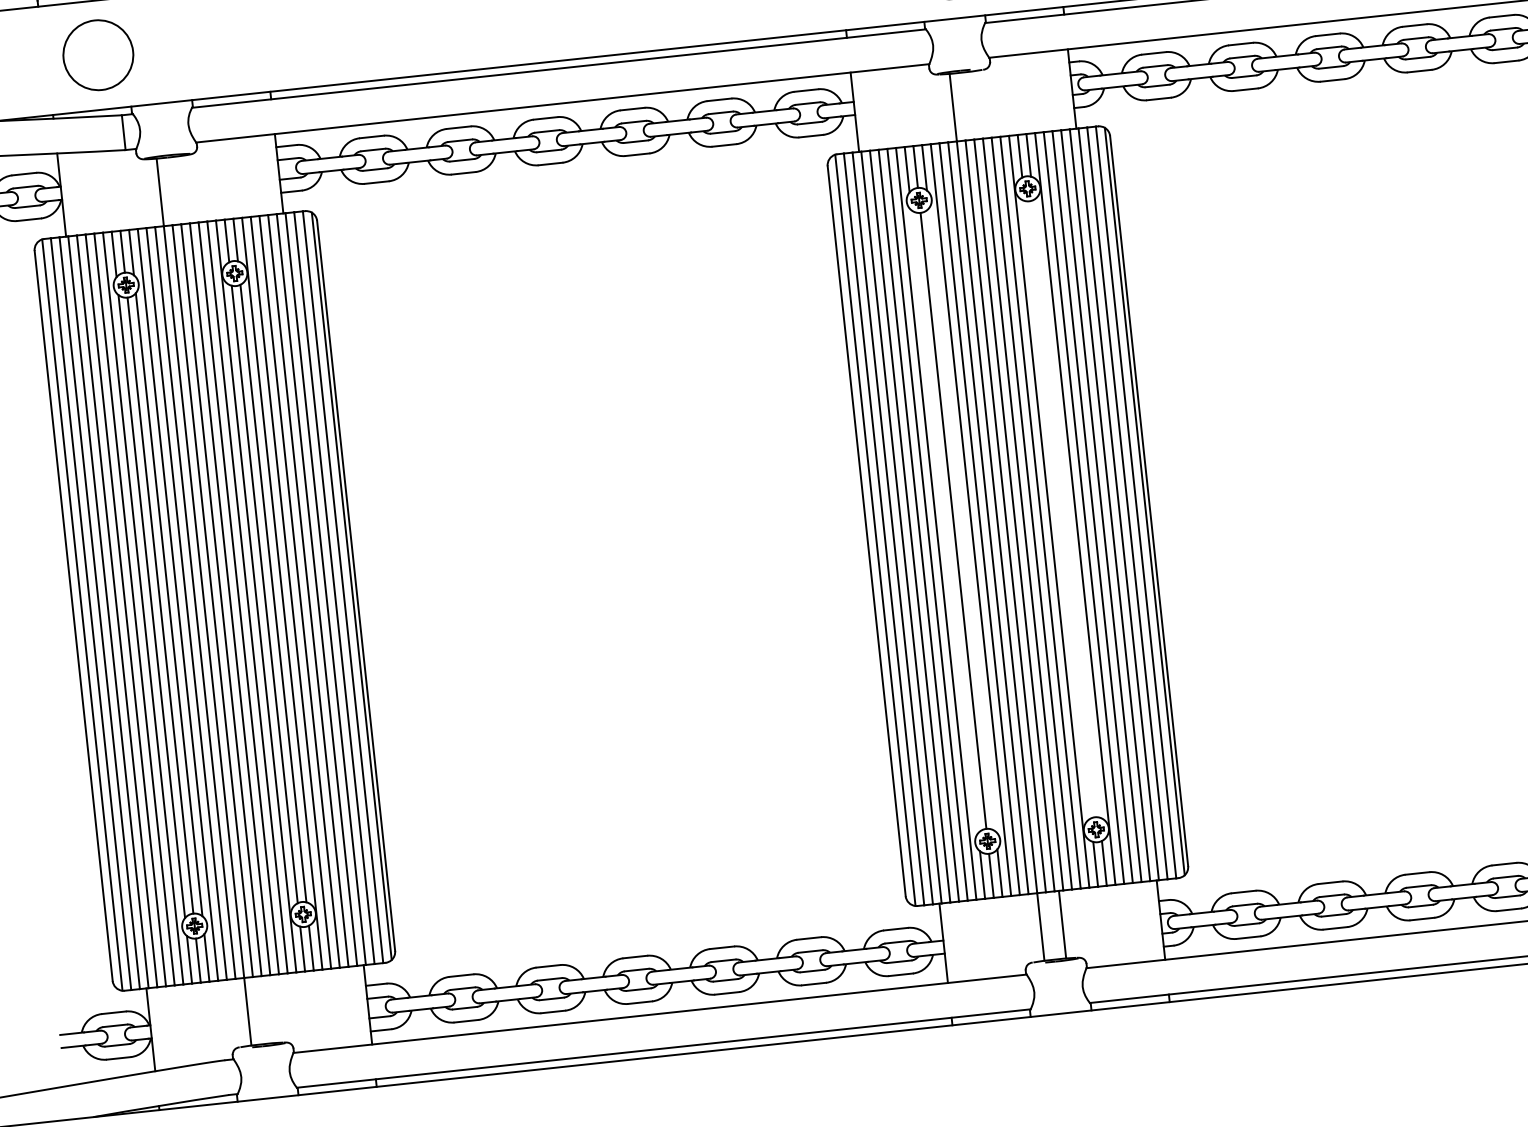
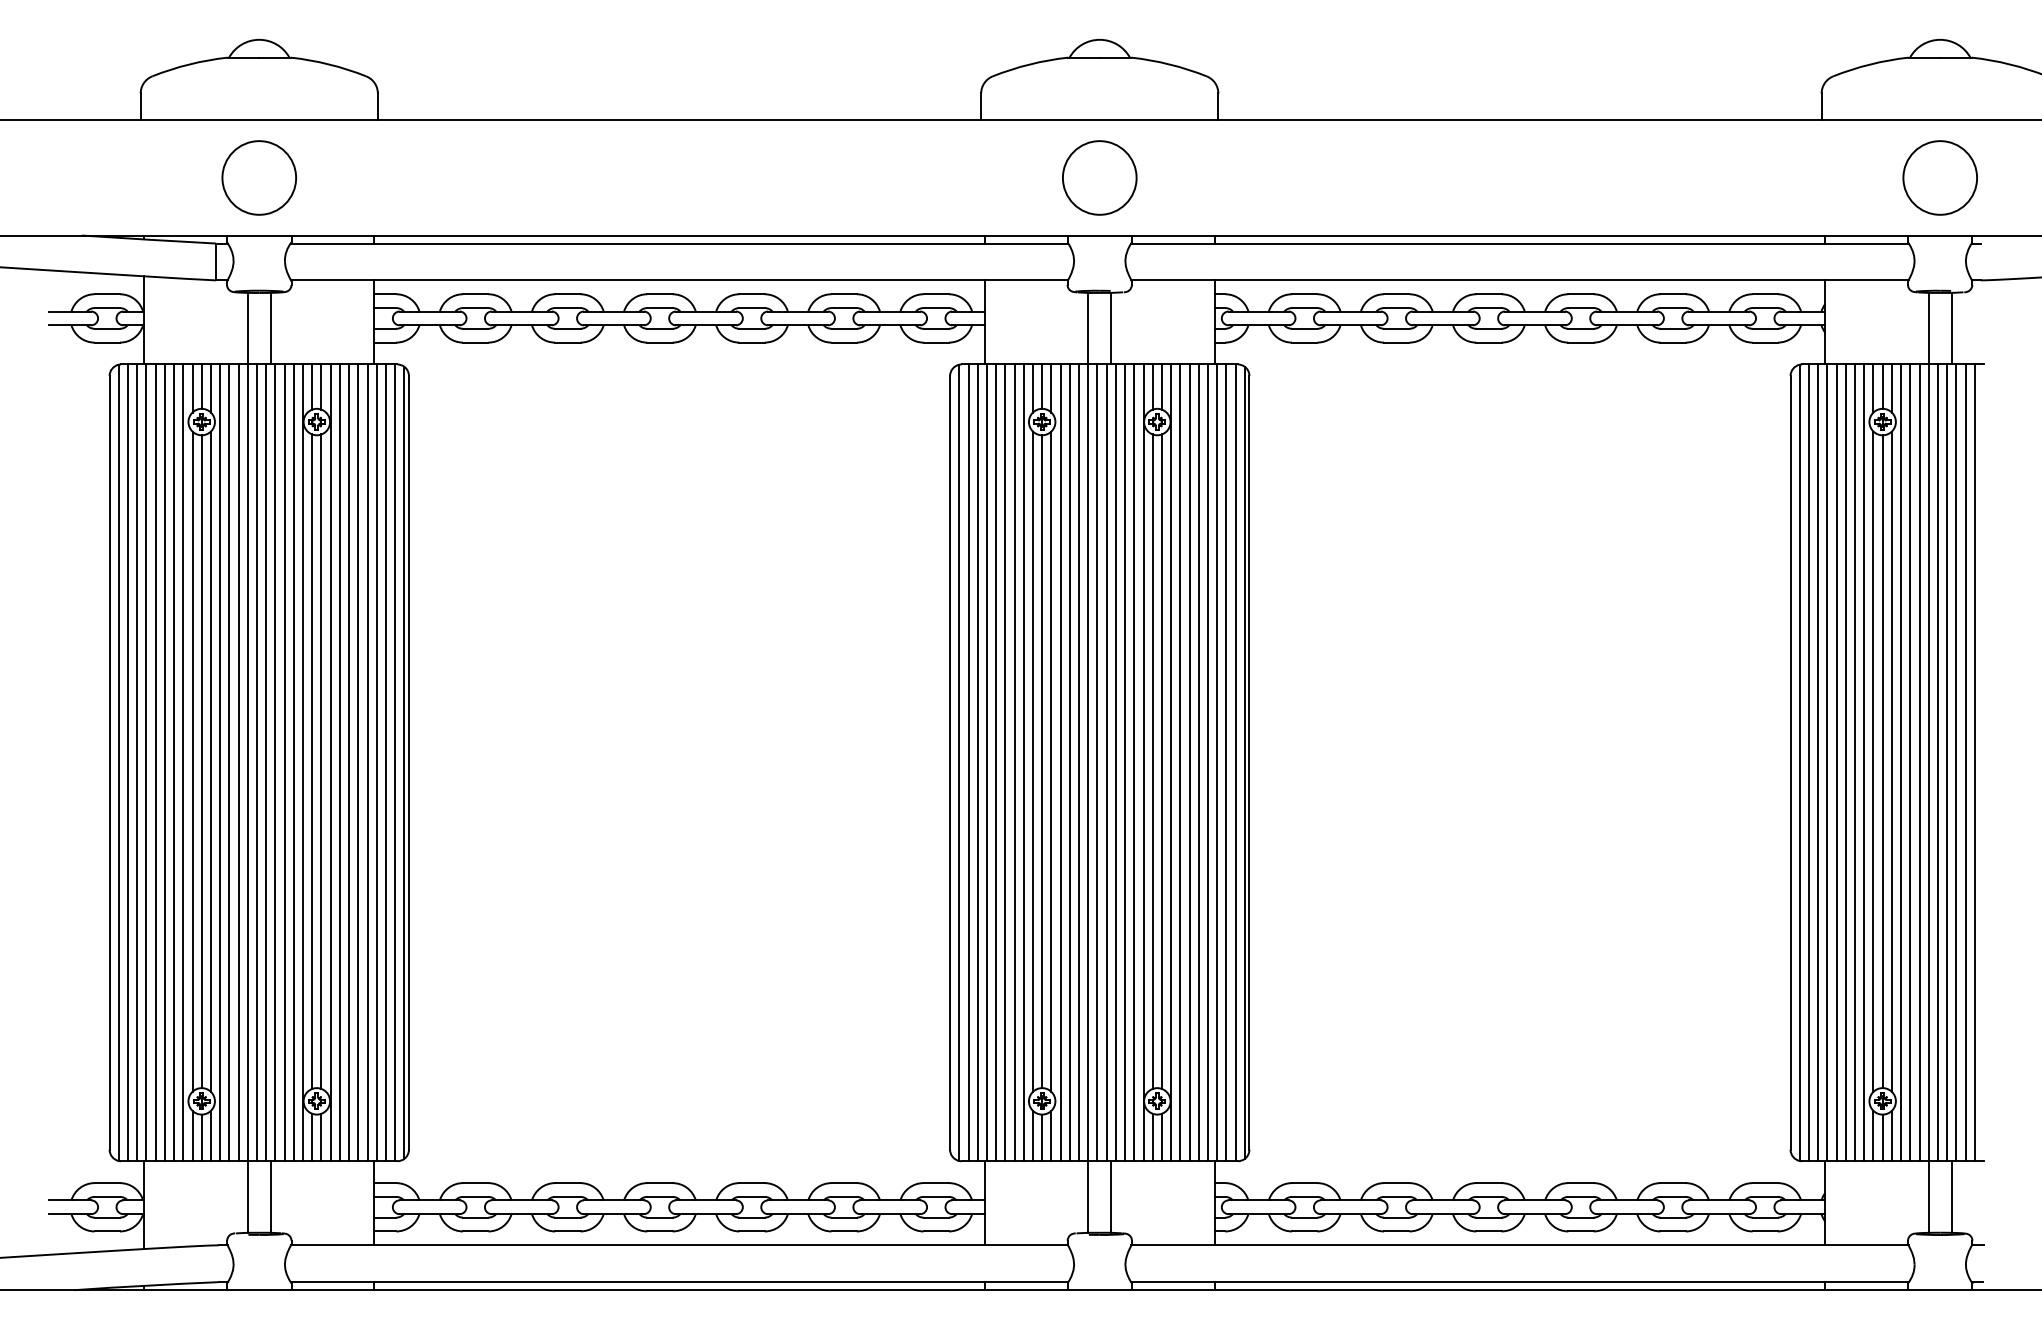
circle: (97, 54) -> (258, 177), moved
line: (975, 105) -> (1111, 328), added
line: (181, 189) -> (270, 328), added
line: (1066, 508) -> (1161, 761), added
line: (1057, 509) -> (1152, 761), added
line: (962, 519) -> (1051, 761), added
line: (944, 521) -> (1032, 761), added
line: (269, 1008) -> (270, 1196), added

